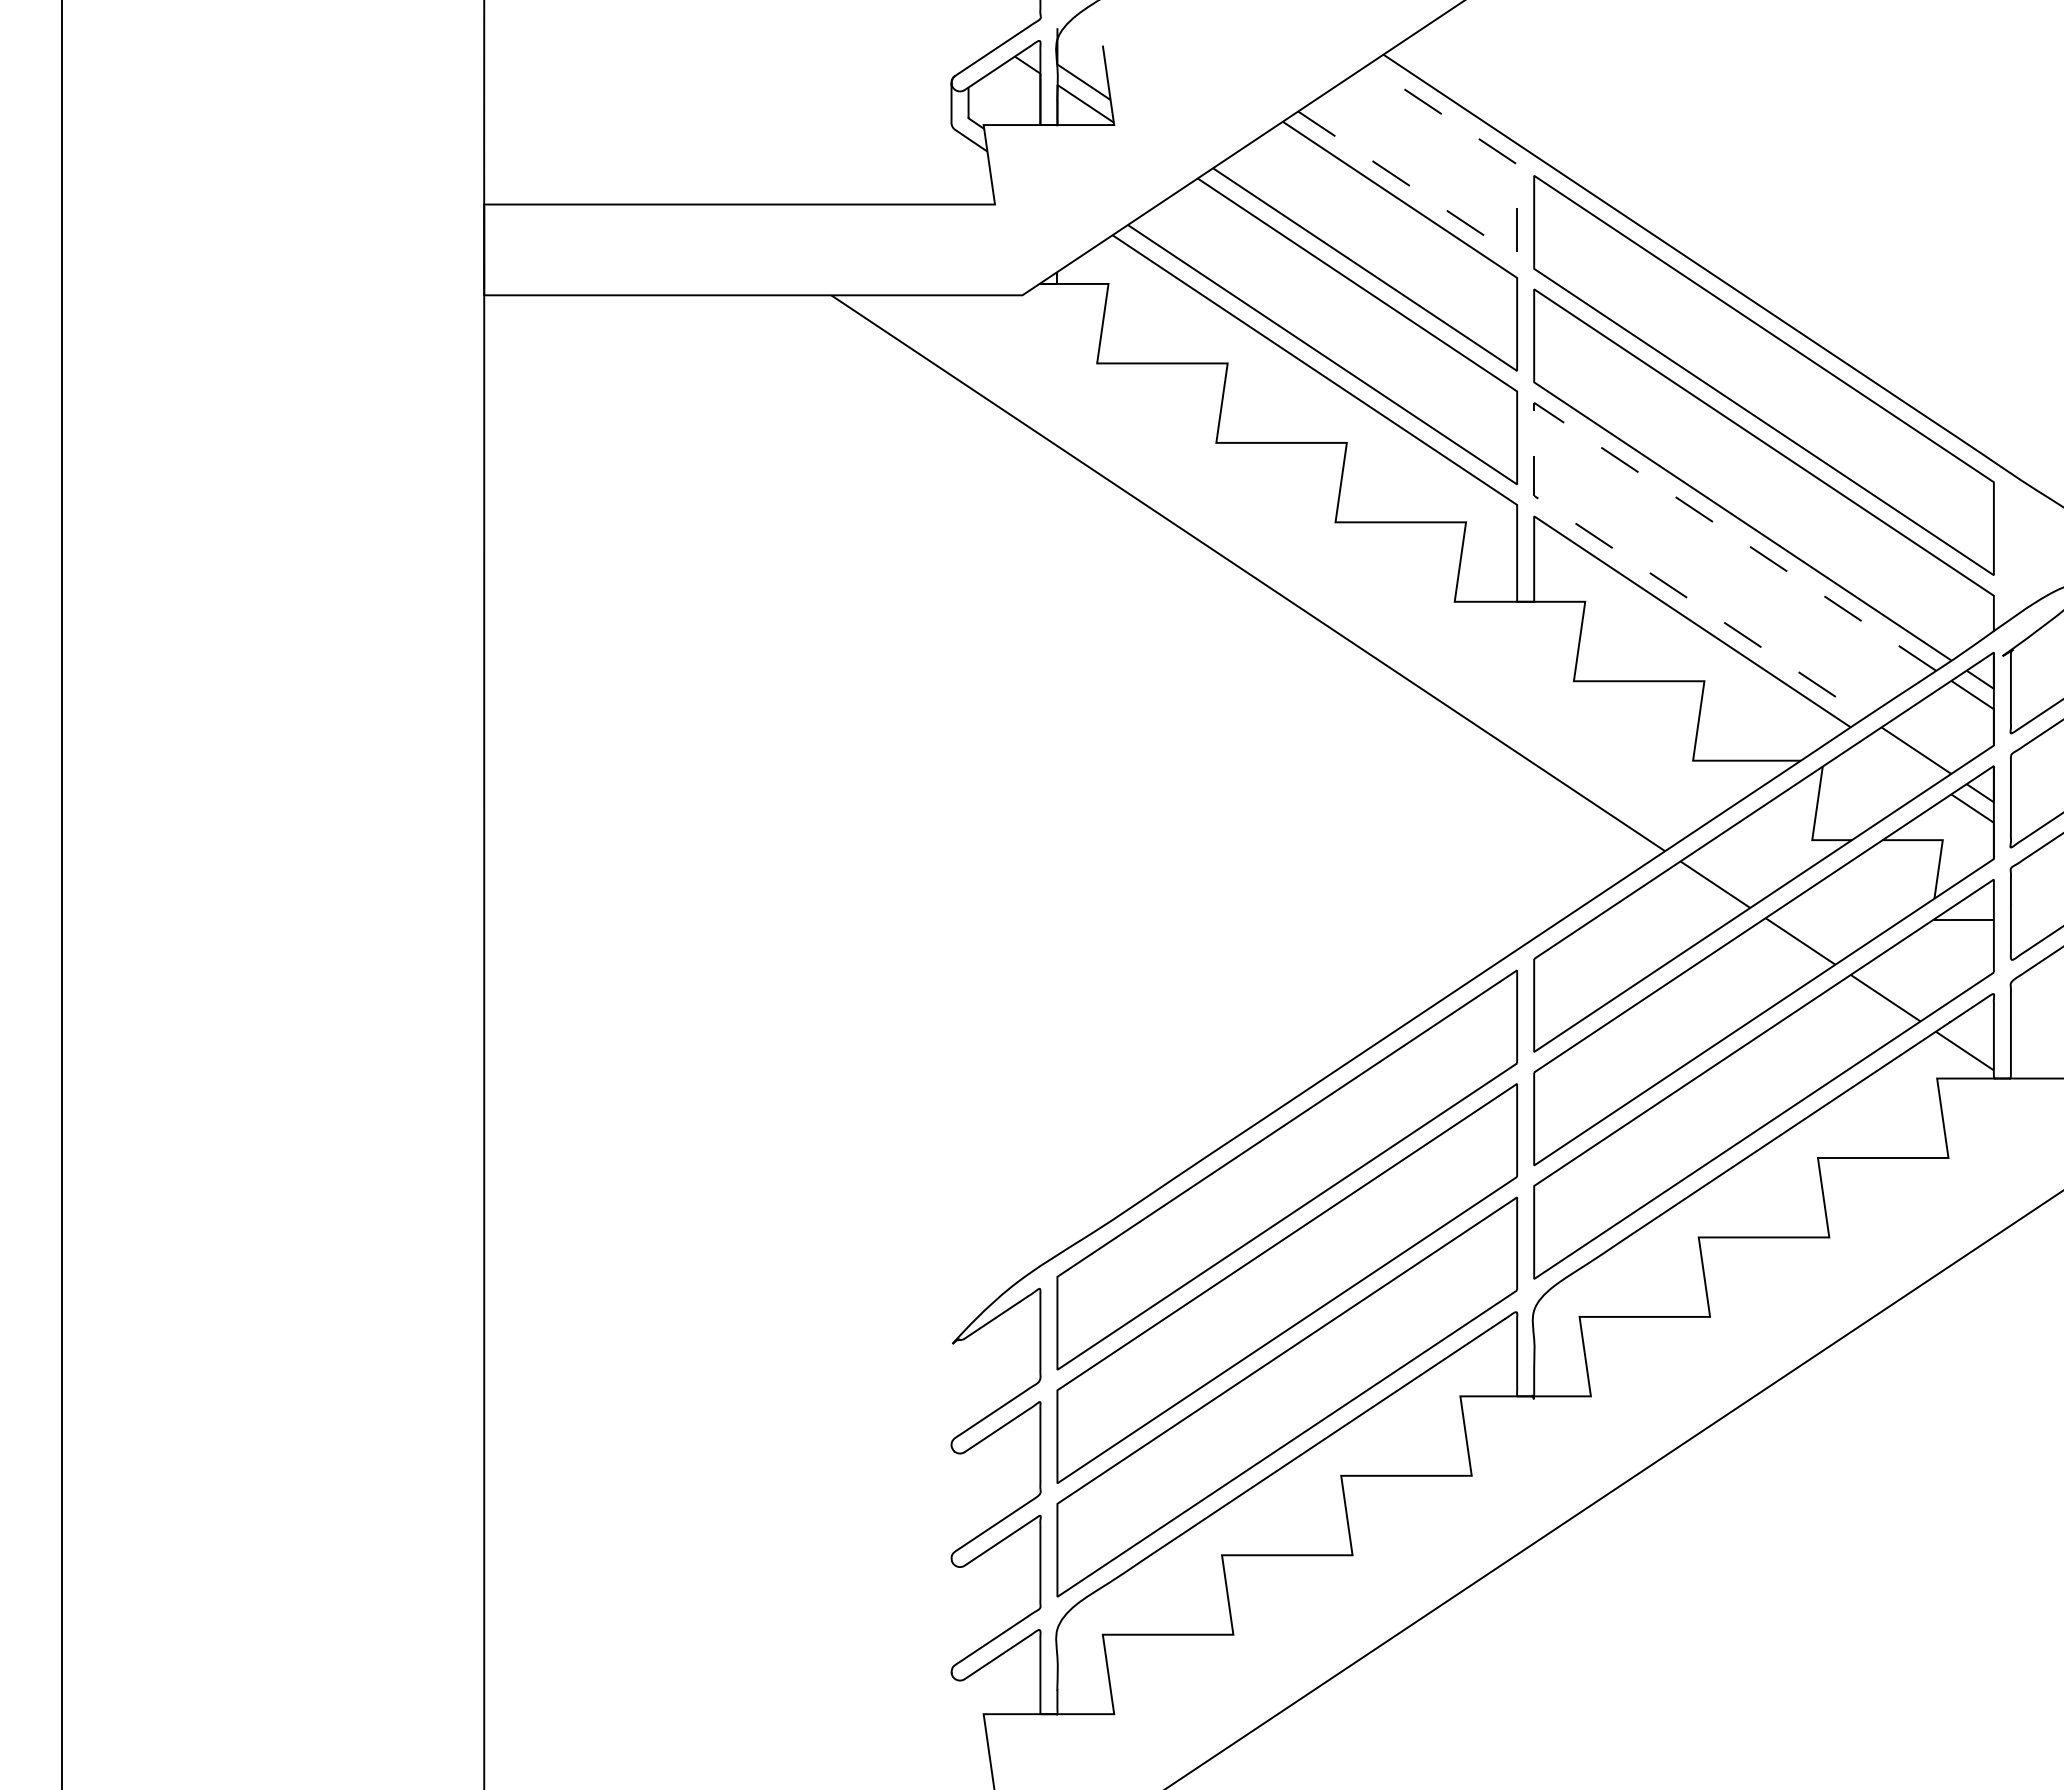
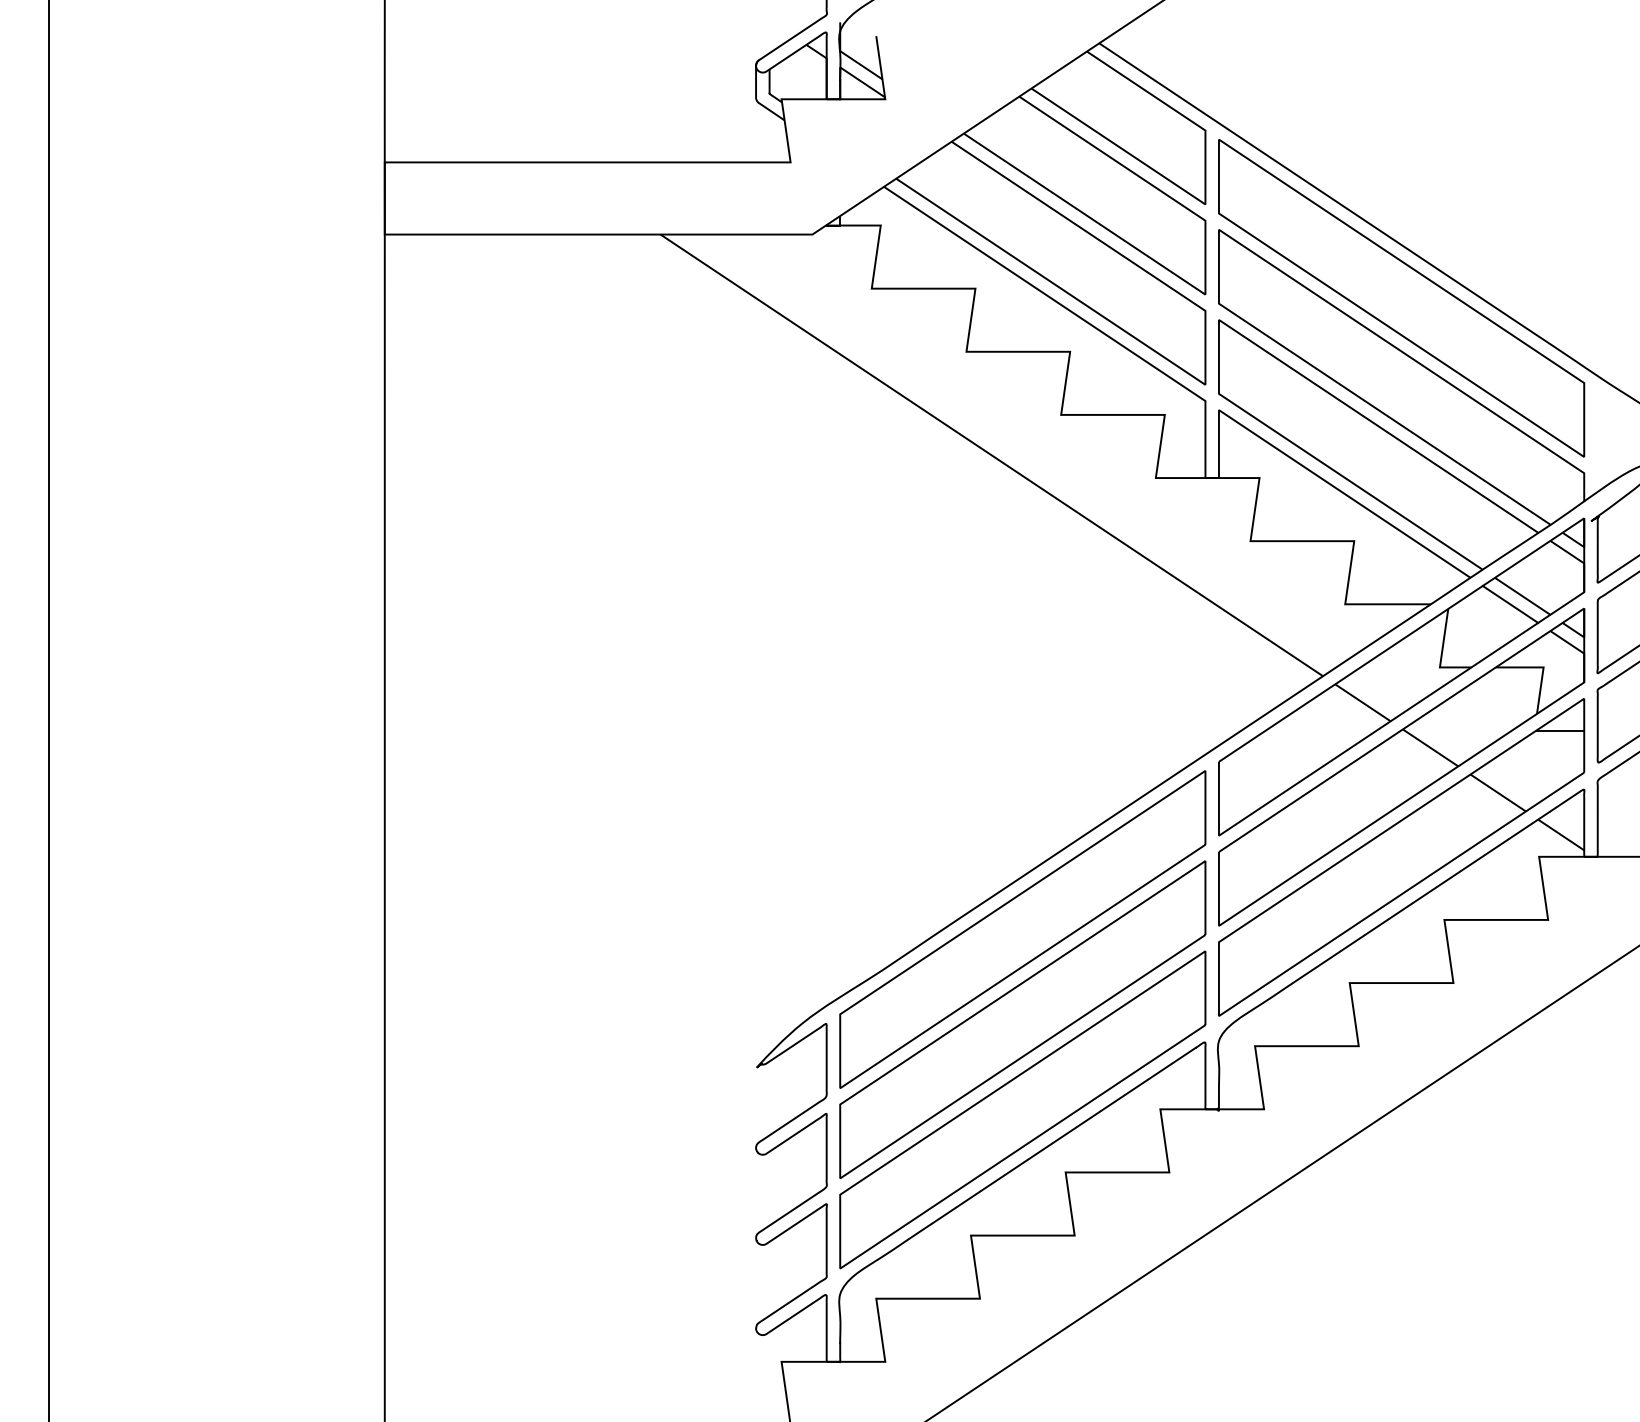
line: (1517, 252) -> (1205, 200), dashed -> solid
line: (1534, 408) -> (1219, 324), dashed -> solid
line: (1900, 760) -> (1510, 604), added

